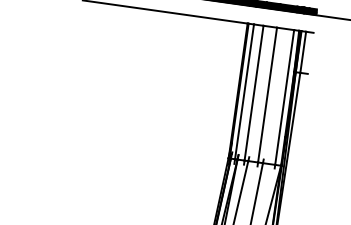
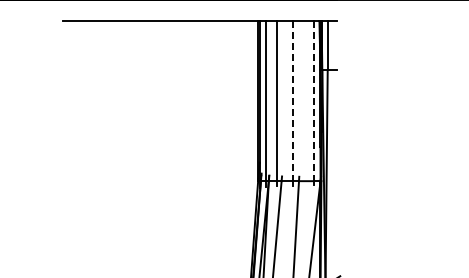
line: (267, 95) -> (293, 101), solid -> dashed
line: (284, 97) -> (313, 101), solid -> dashed

